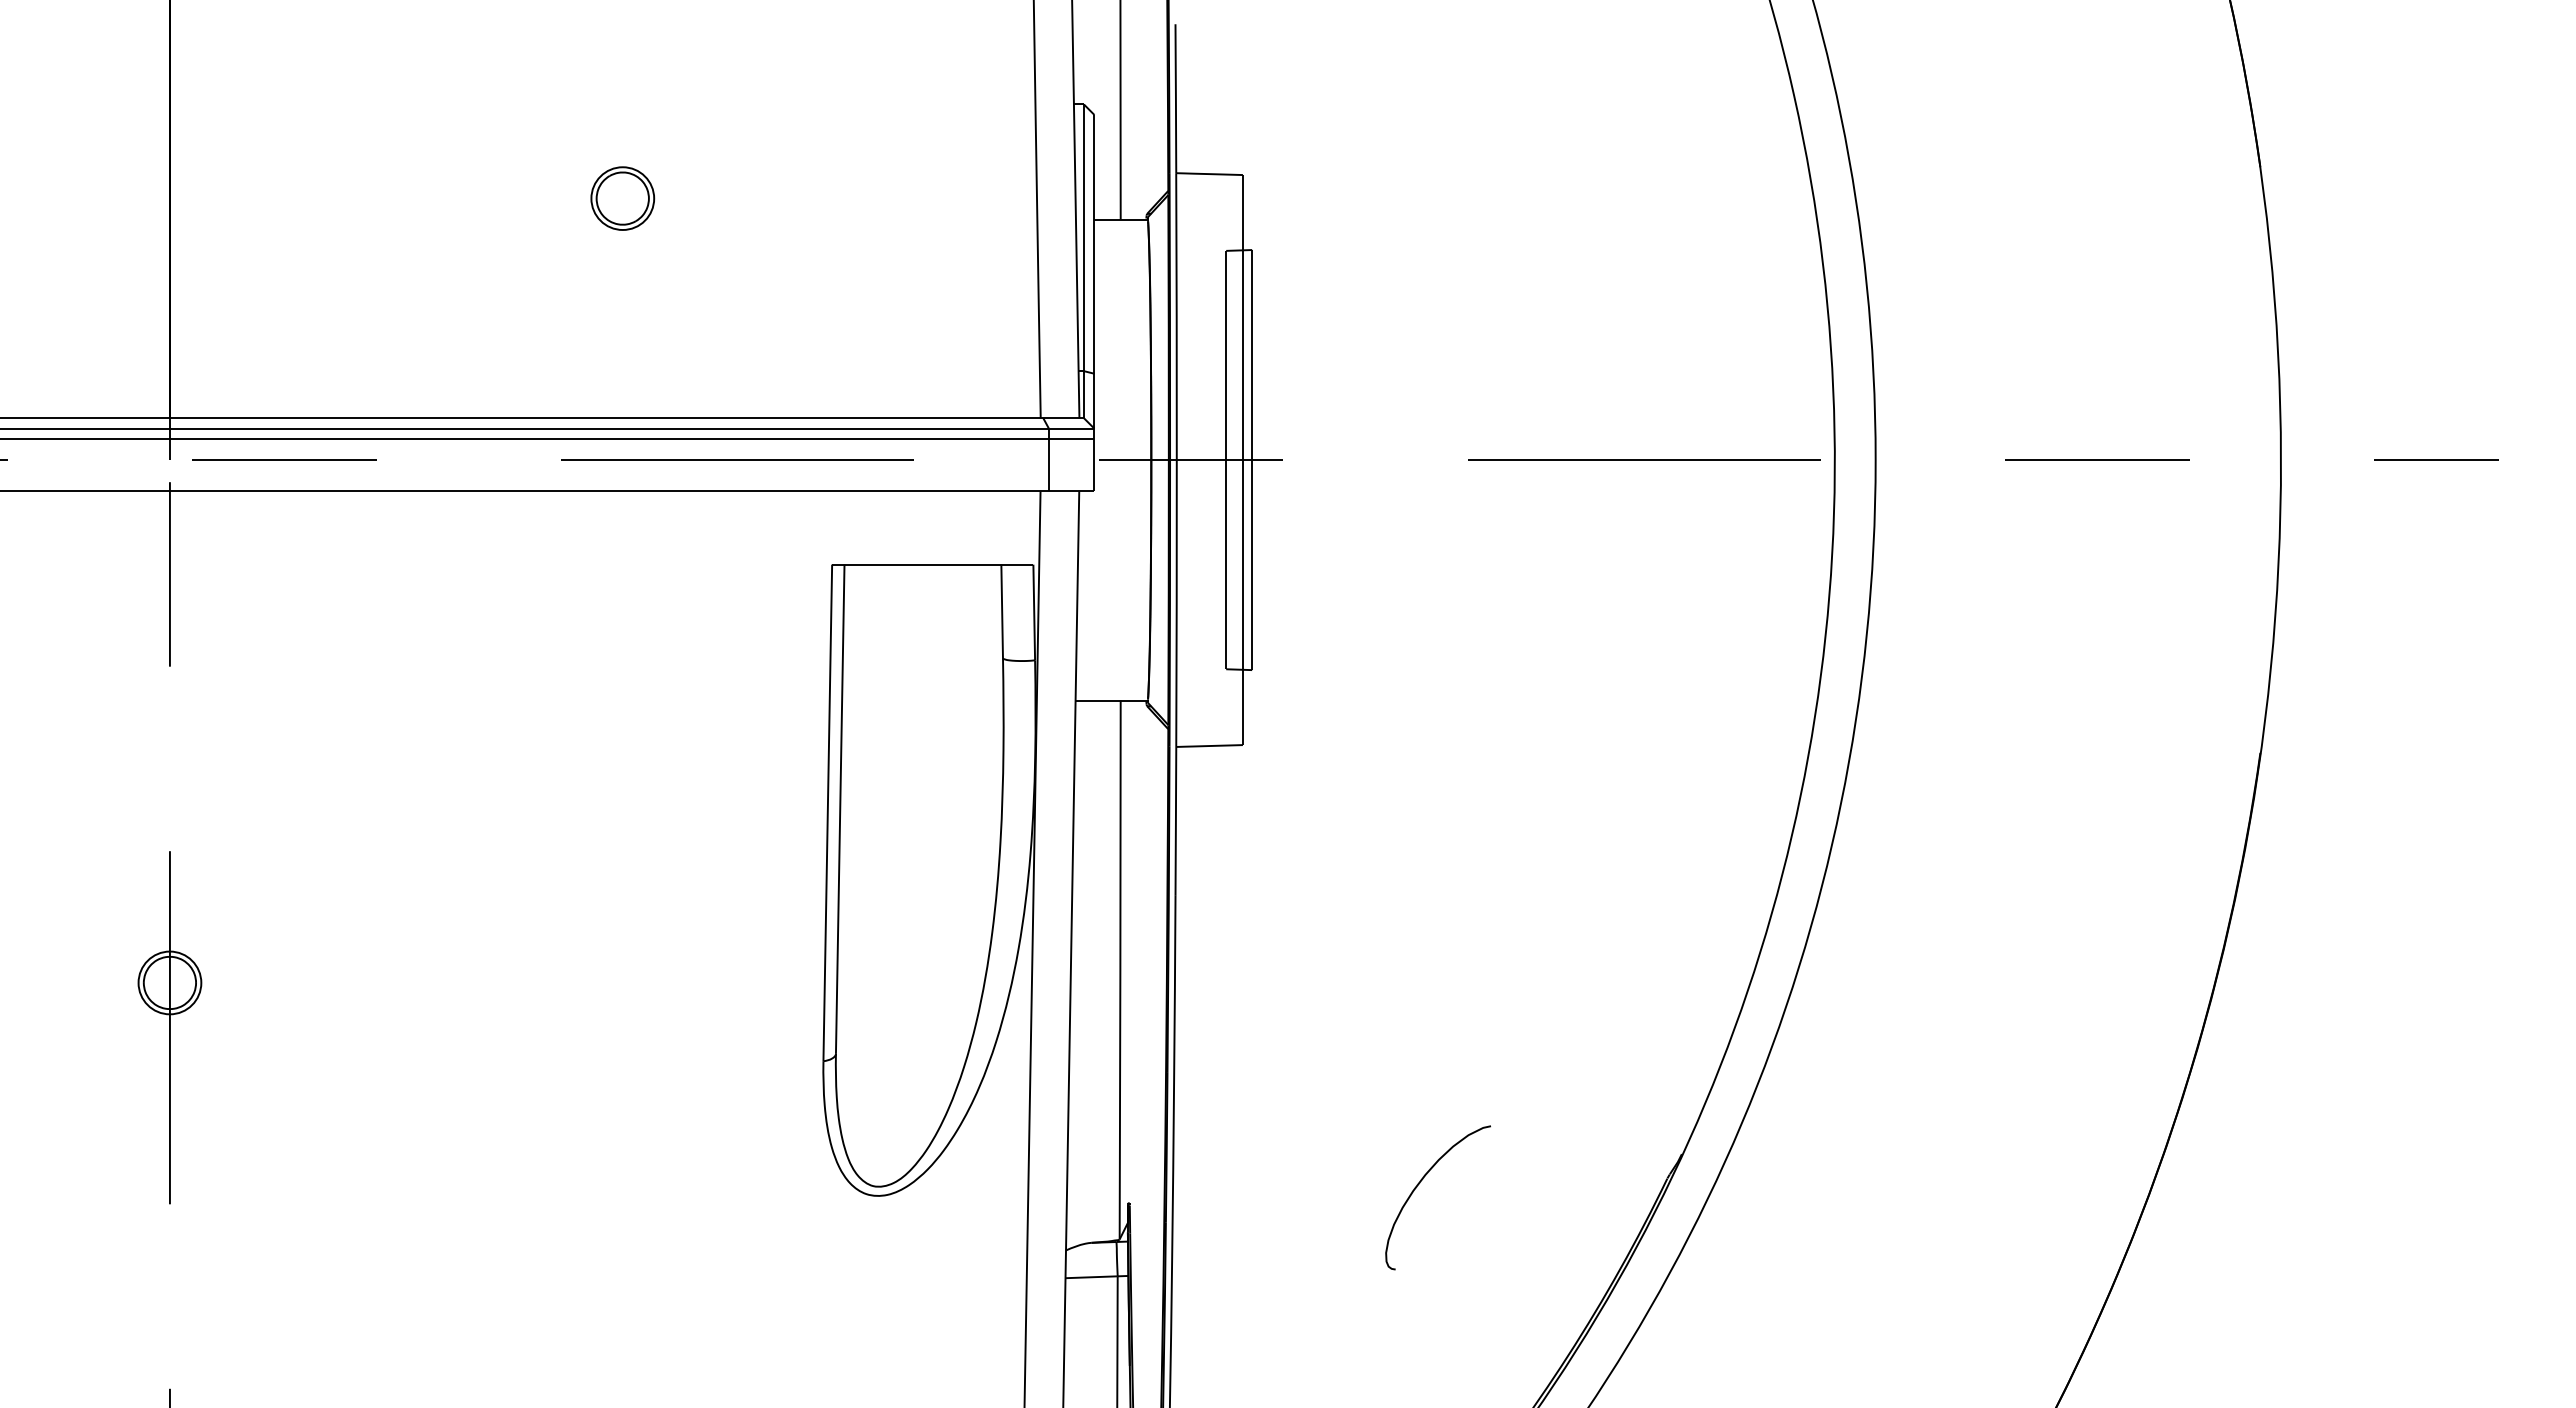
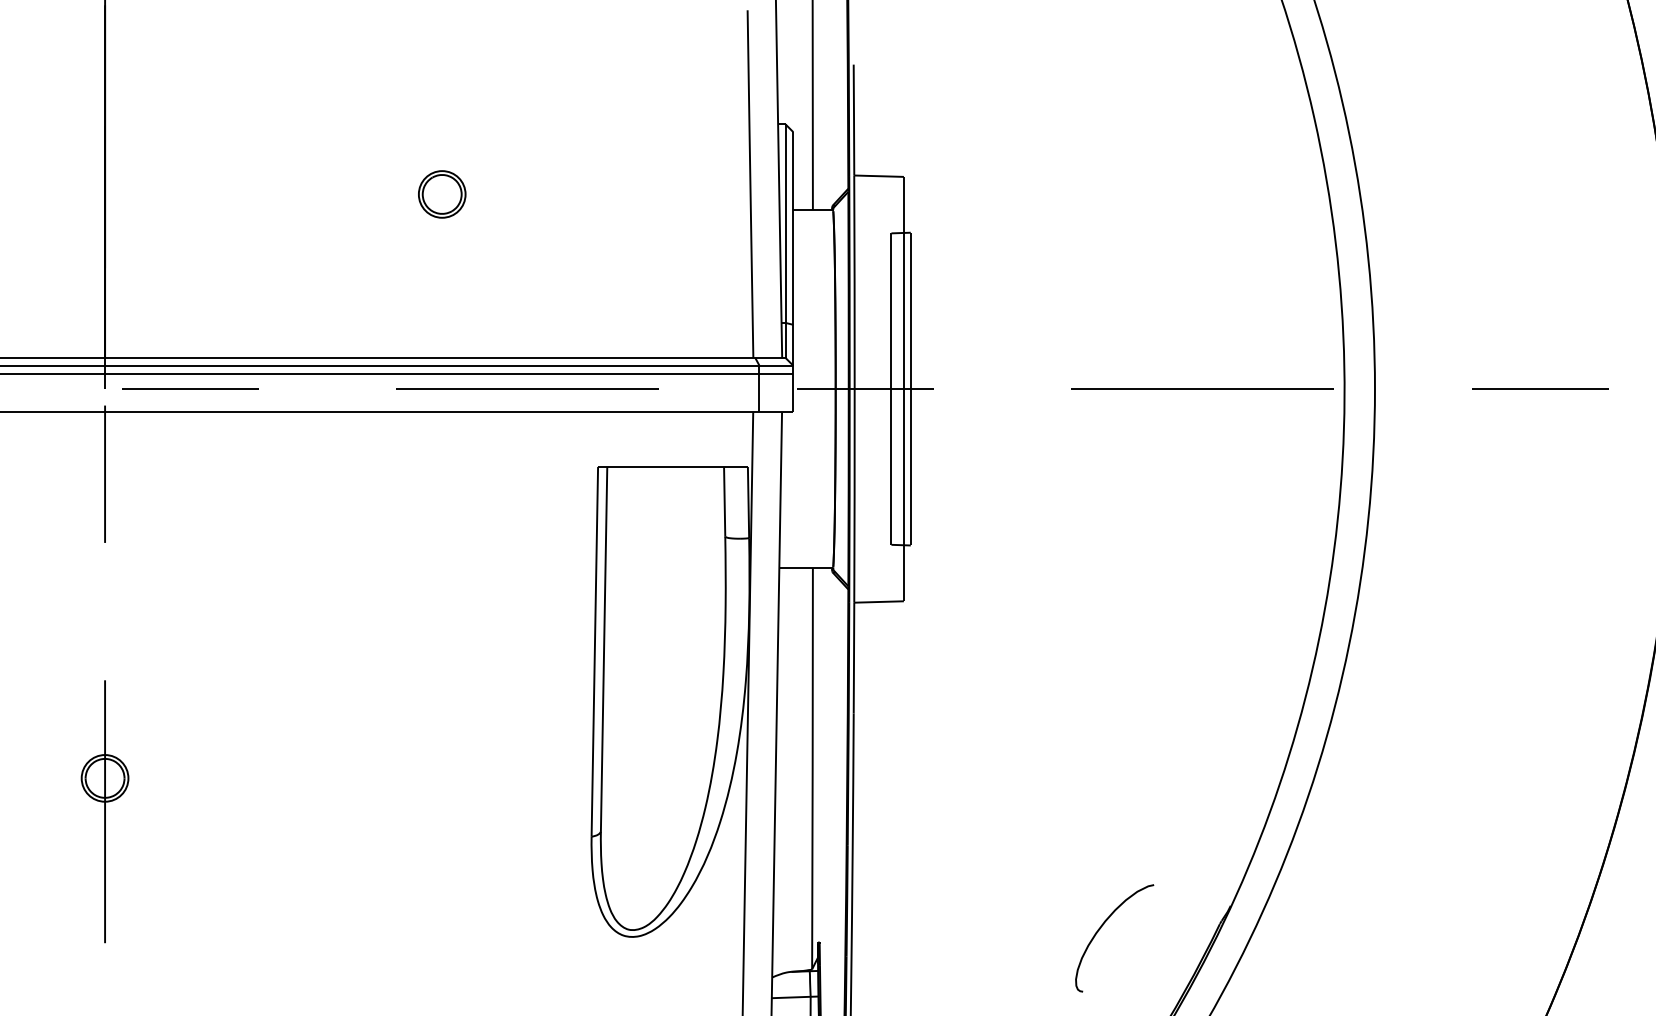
part: (1420, 1183) -> (1101, 927), moved

